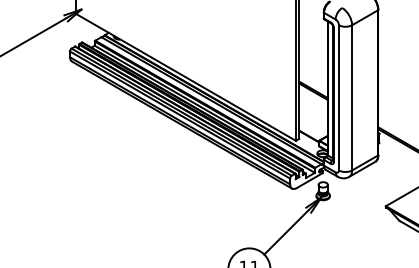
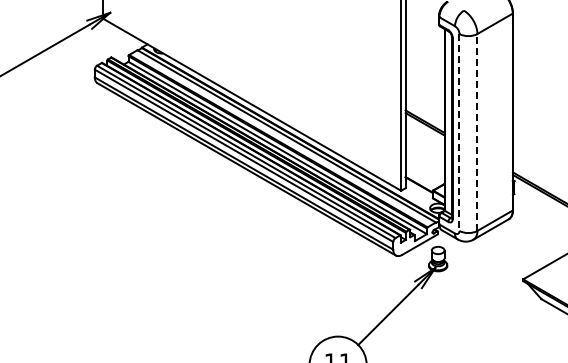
line: (338, 97) -> (459, 132), solid -> dashed
line: (352, 97) -> (477, 131), solid -> dashed

